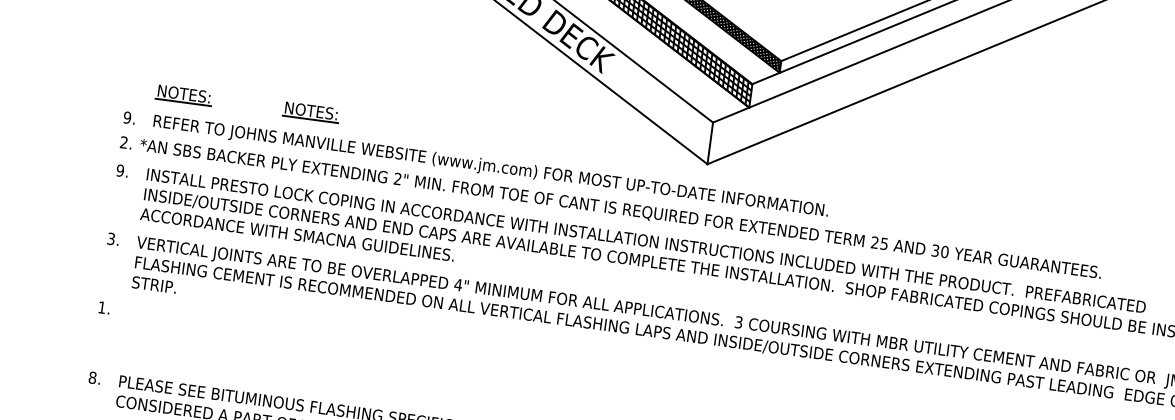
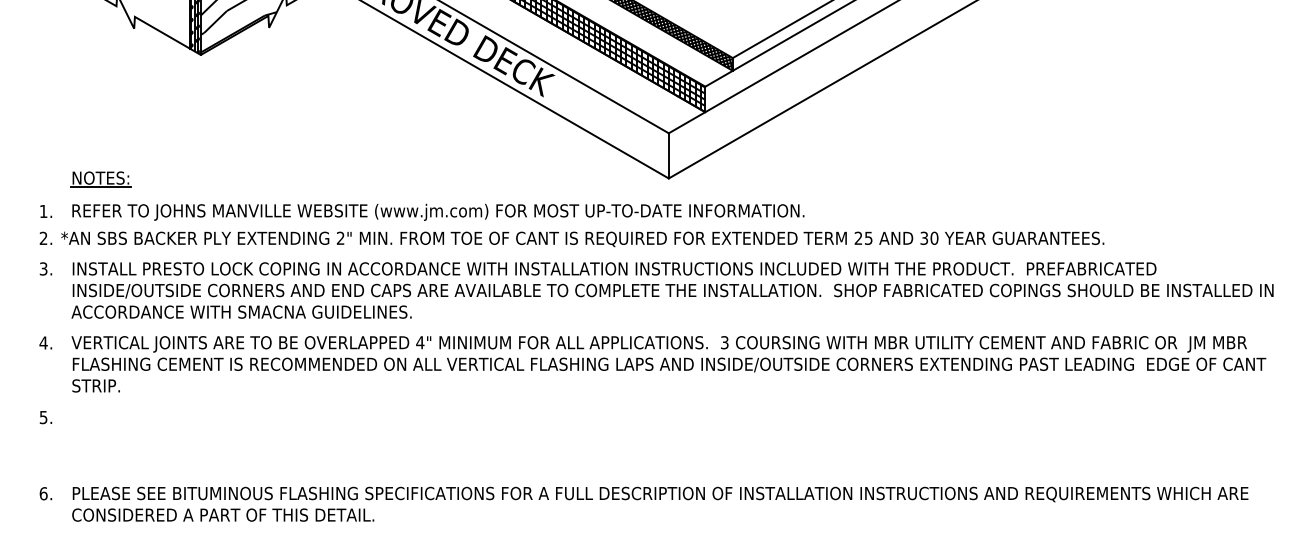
part: (310, 112) -> (238, 179), removed
text: (127, 117) -> (43, 211), 9. -> 1.
text: (120, 170) -> (43, 268), 9. -> 3.
text: (111, 238) -> (43, 342), 3. -> 4.
text: (101, 307) -> (43, 417), 1. -> 5.
text: (92, 377) -> (43, 493), 8. -> 6.

